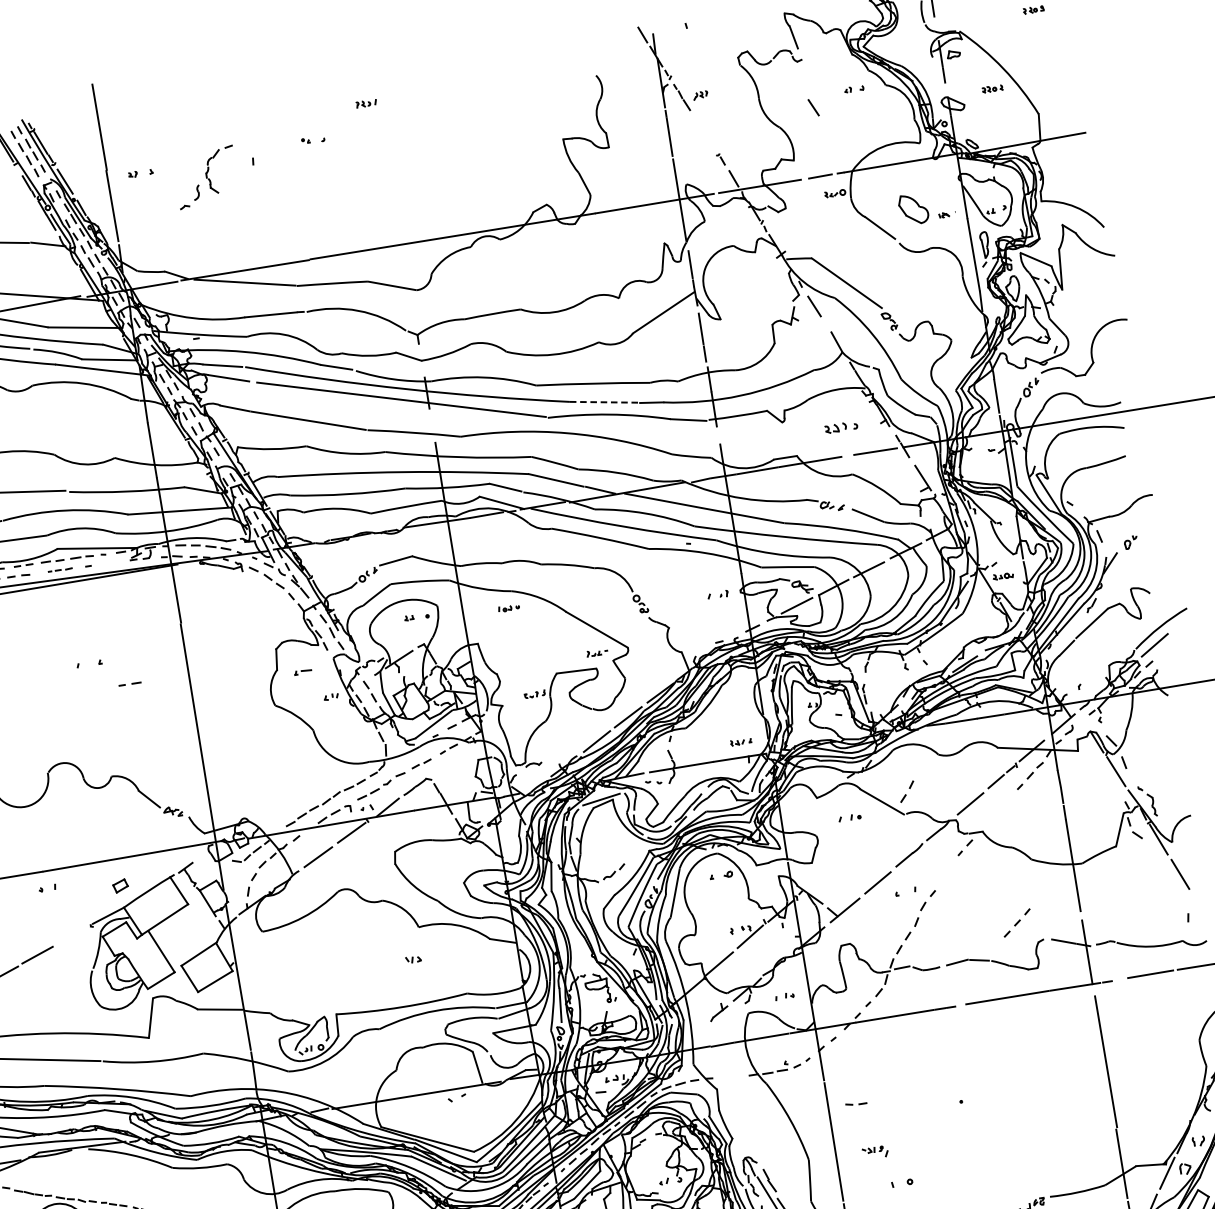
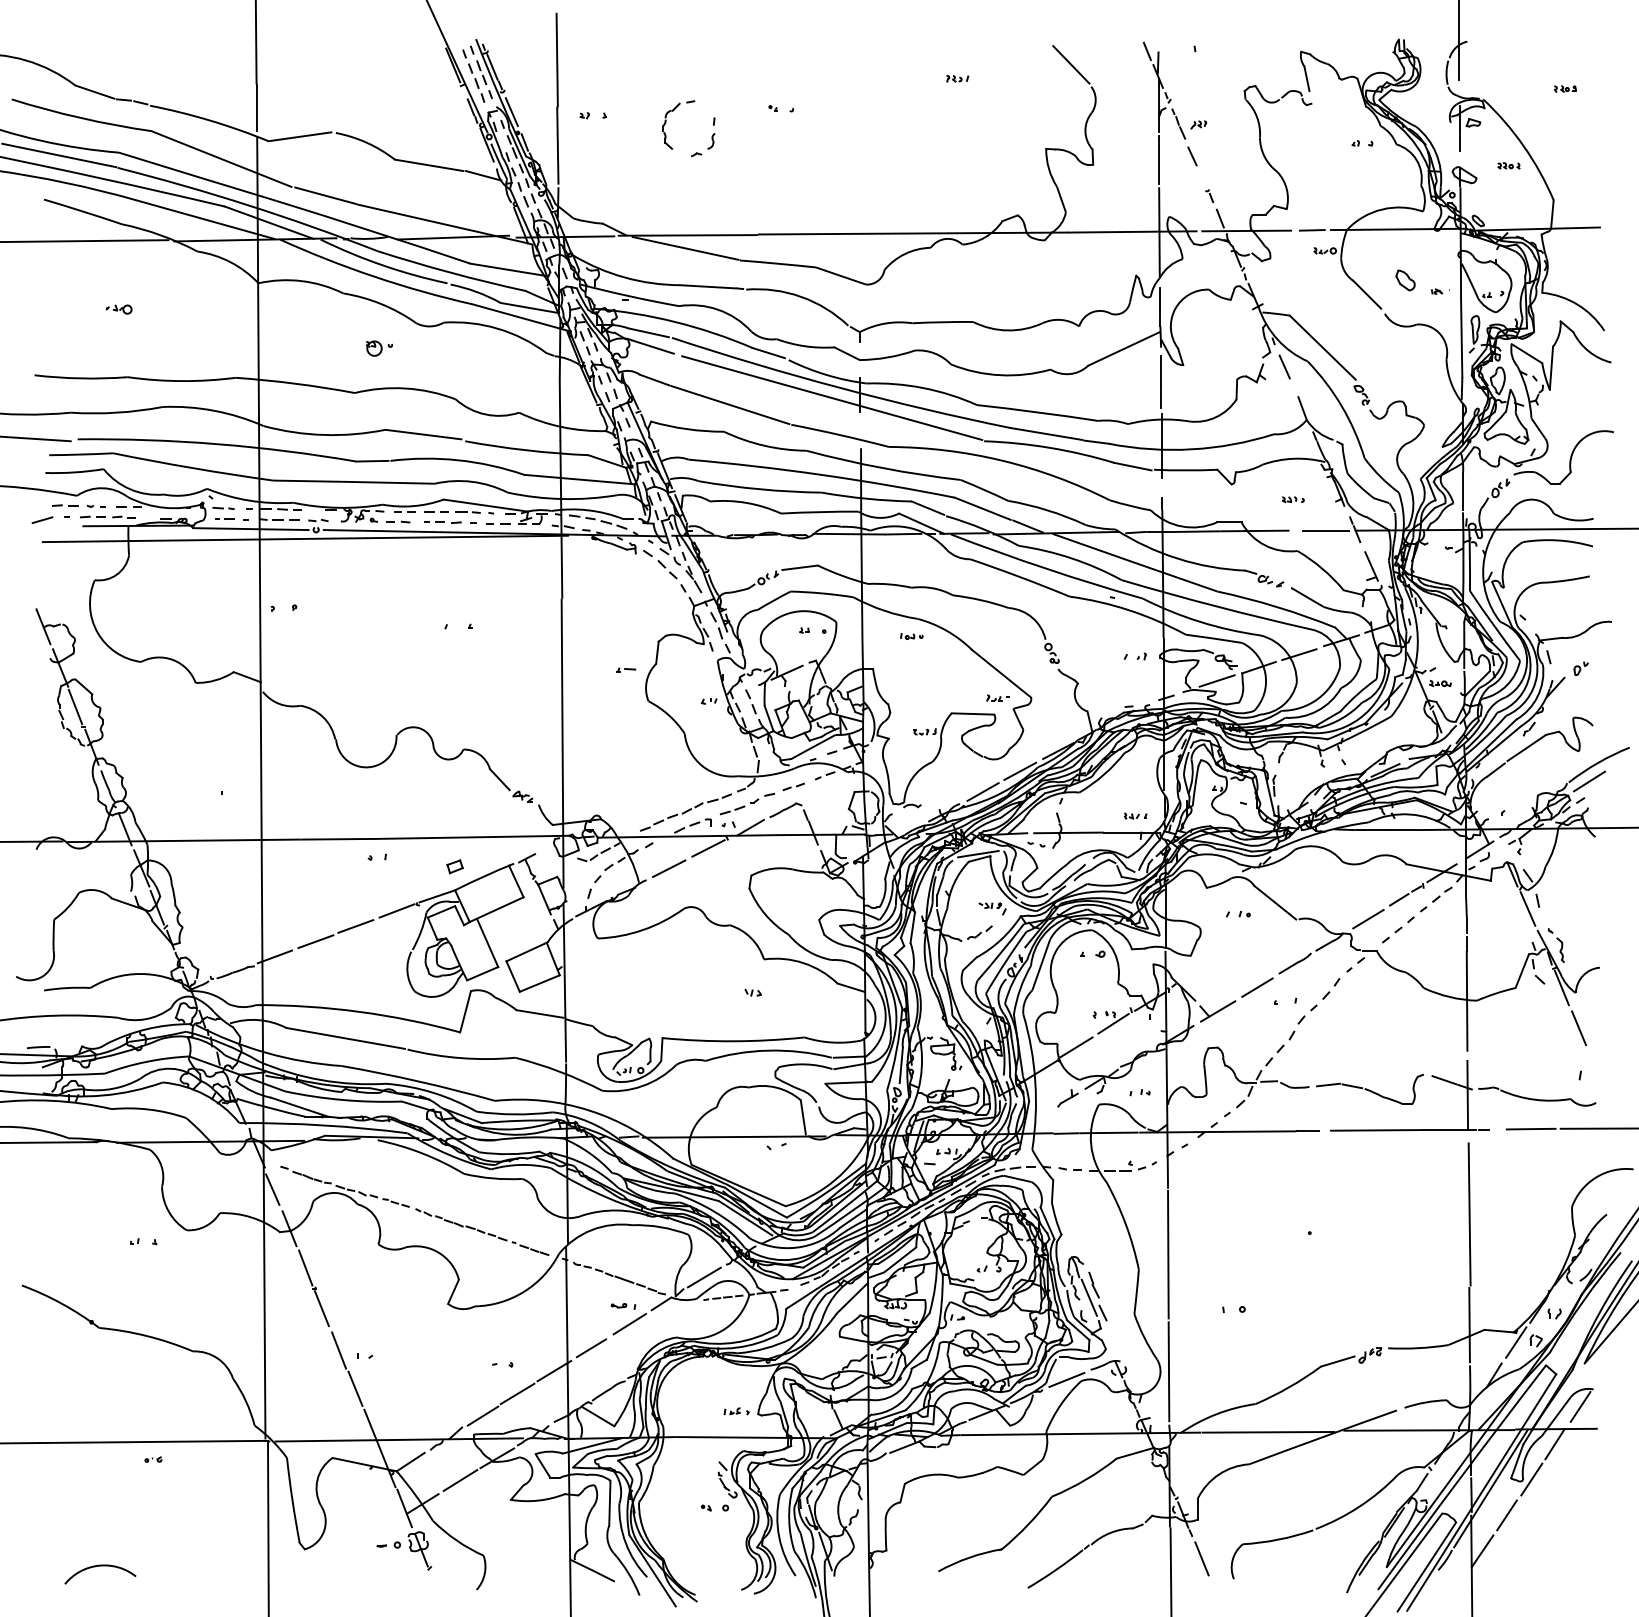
line: (574, 57) -> (1071, 64), added
part: (366, 103) -> (957, 78), moved
line: (813, 107) -> (1192, 156), moved
part: (190, 197) -> (703, 145), moved
part: (913, 209) -> (1405, 280), size x0.62
line: (604, 401) -> (1046, 433), dashed -> solid
part: (840, 427) -> (1292, 499), size x0.62
part: (59, 570) -> (442, 522), size x1.43
part: (303, 671) -> (626, 669), moved
line: (132, 683) -> (500, 523), moved
part: (907, 791) -> (1331, 988), moved
part: (1017, 922) -> (1398, 929), moved
line: (72, 934) -> (396, 910), added
part: (855, 1103) -> (1069, 1168), moved
part: (875, 1152) -> (992, 908), moved

